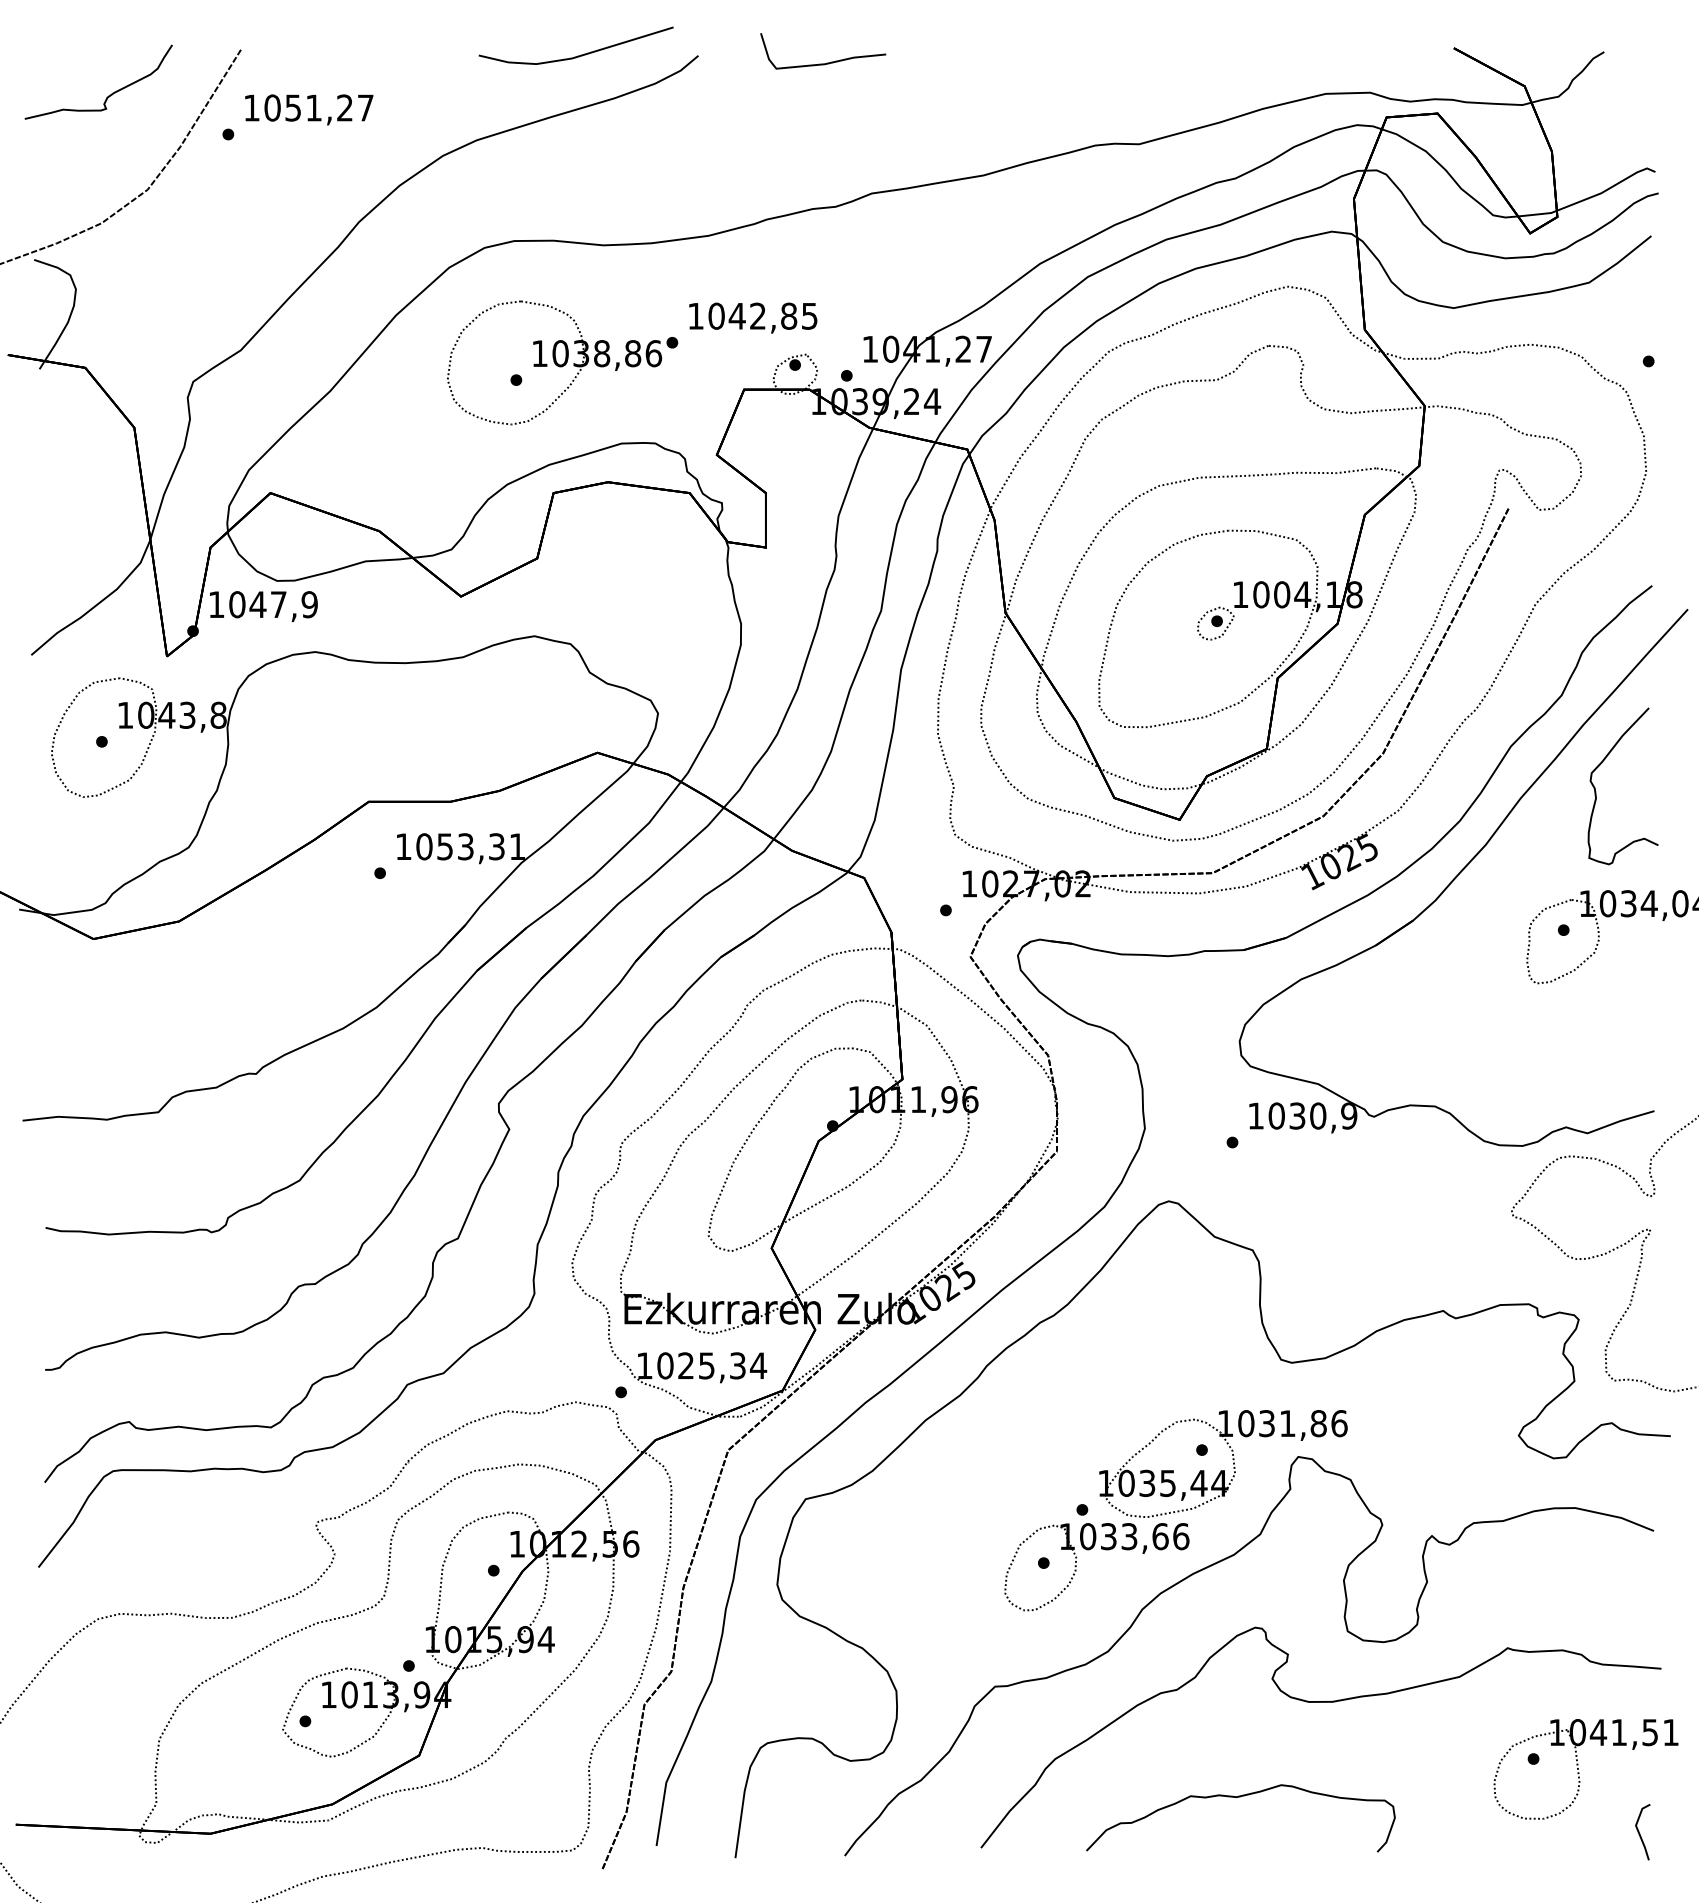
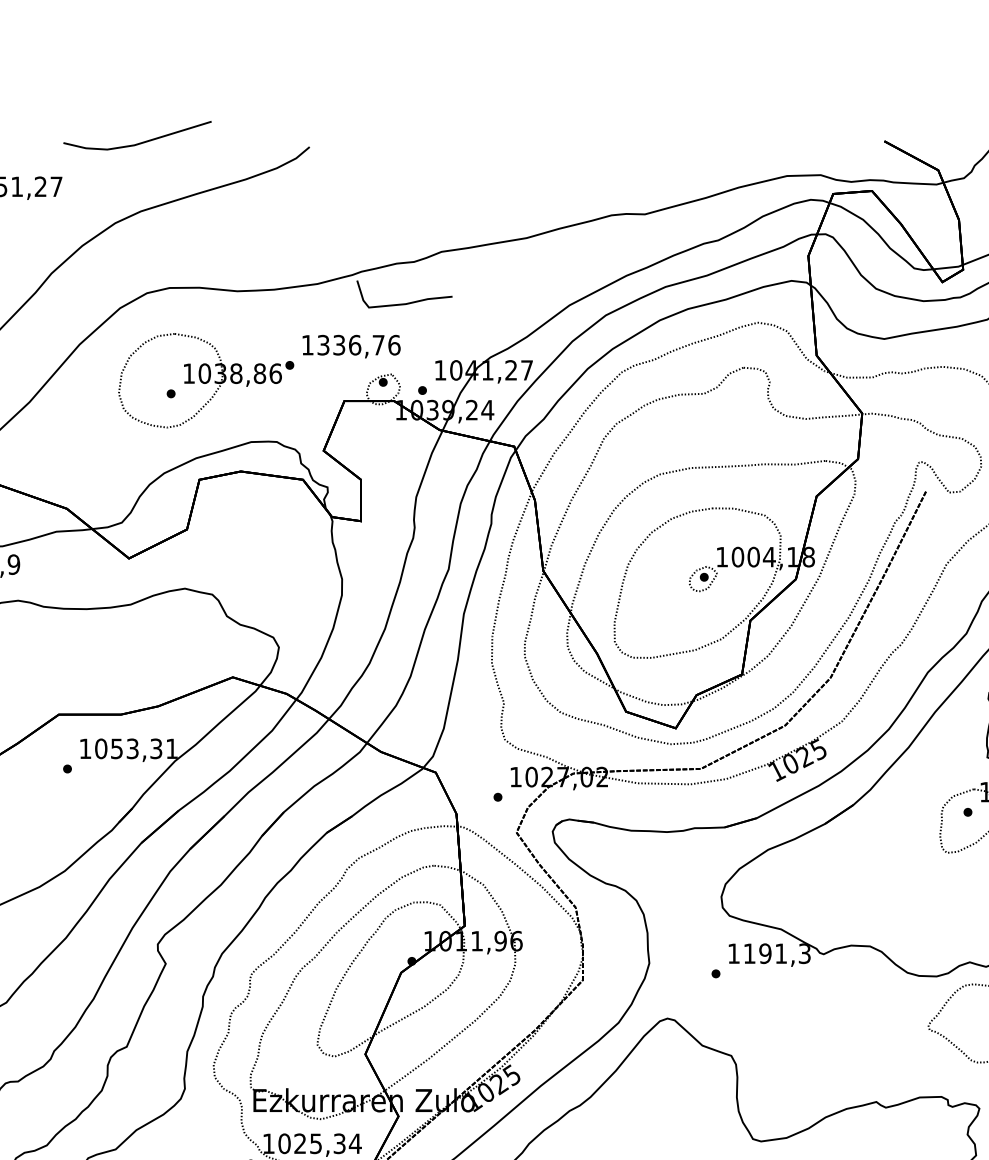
line: (577, 55) -> (138, 143), moved
curve: (826, 62) -> (407, 302), moved
text: (763, 315) -> (359, 344), 1042,85 -> 1336,76
text: (1312, 1115) -> (776, 953), 1030,9 -> 1191,3

